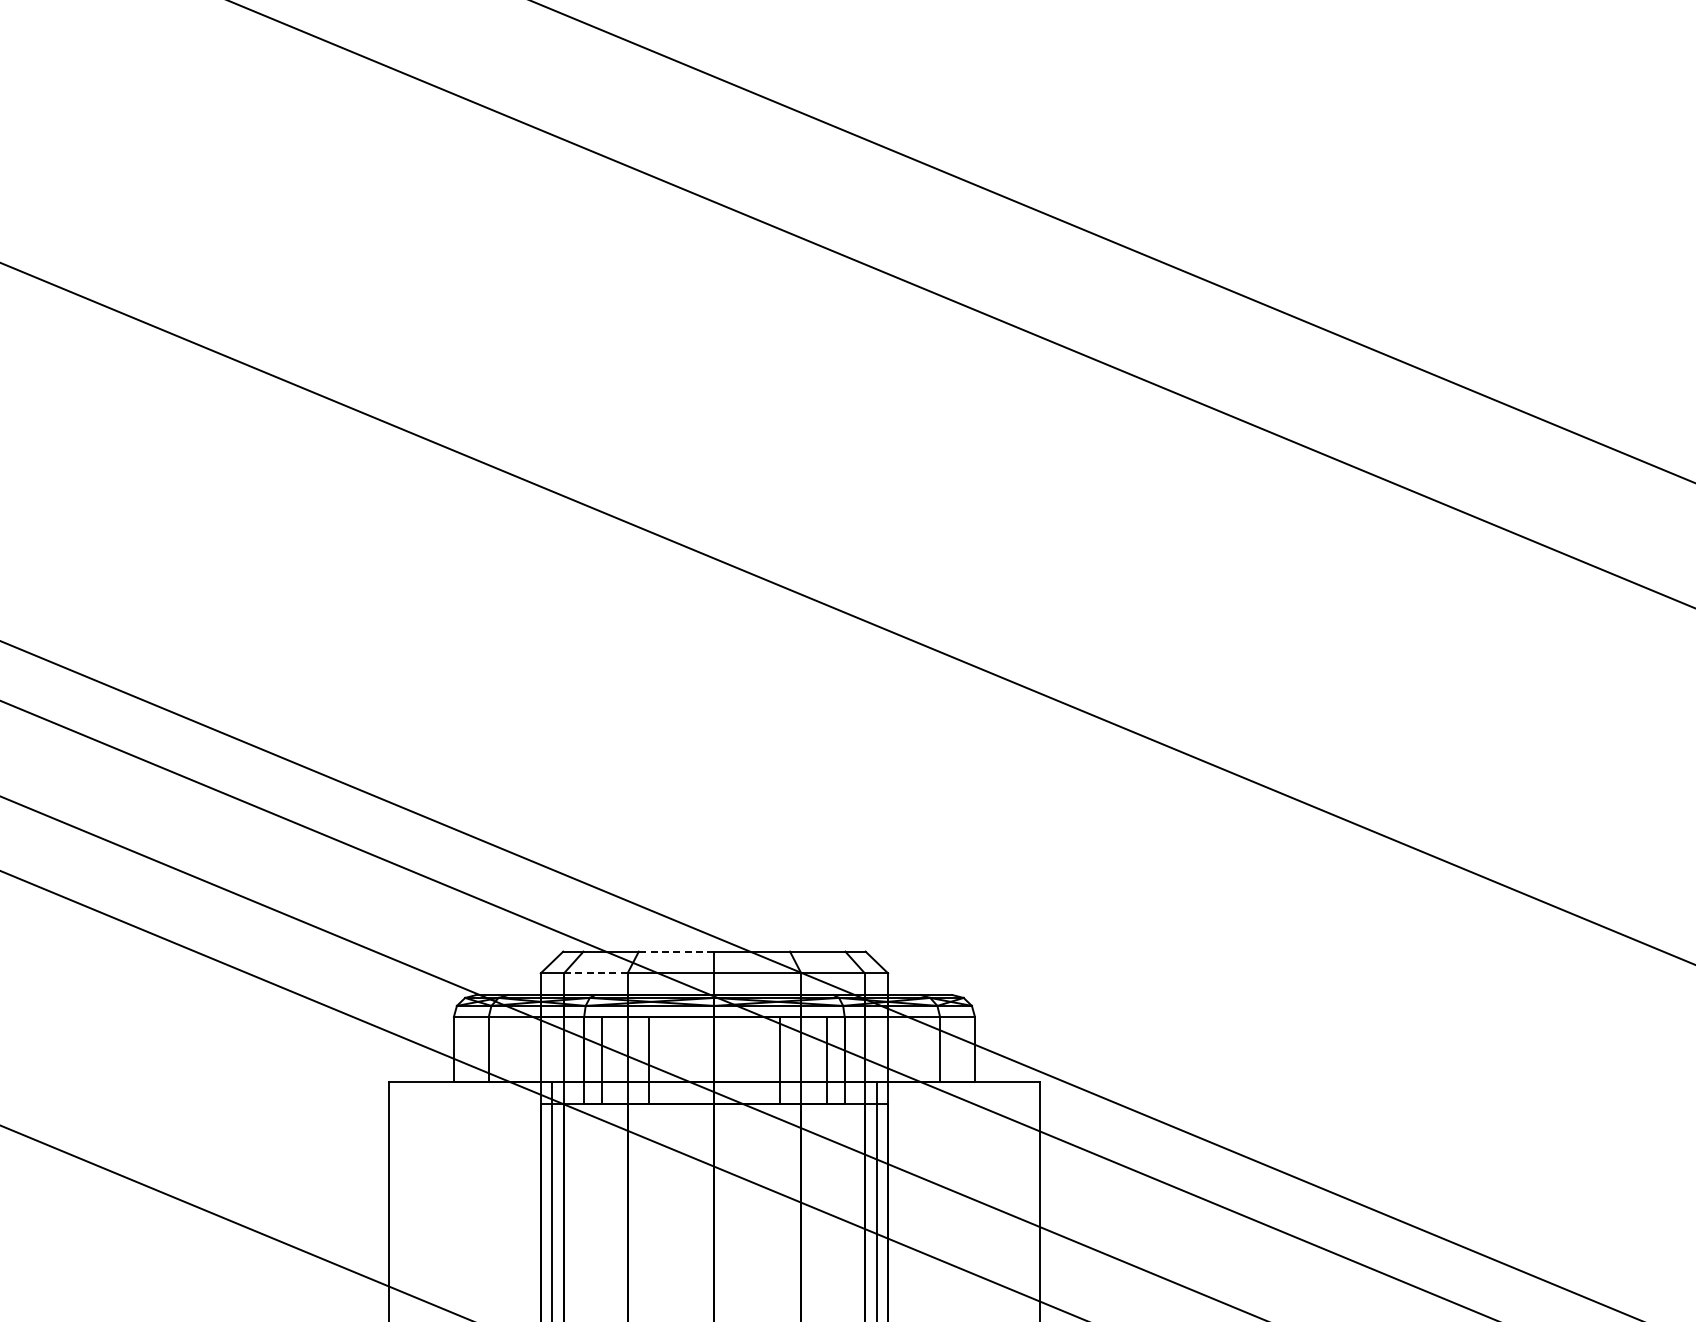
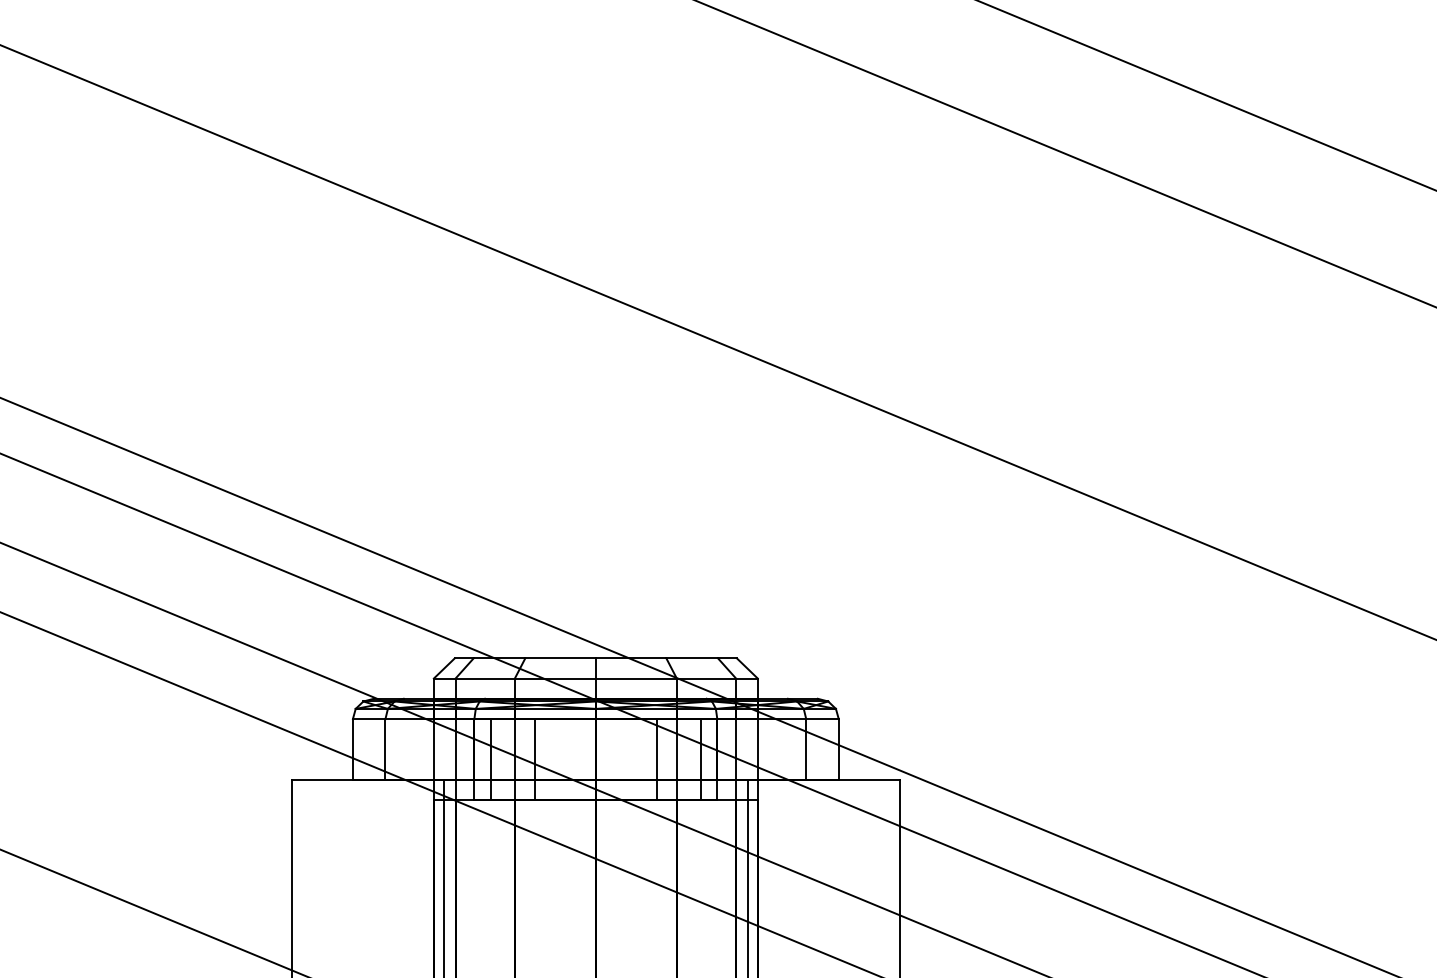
line: (676, 951) -> (560, 658), dashed -> solid
line: (595, 973) -> (484, 678), dashed -> solid

